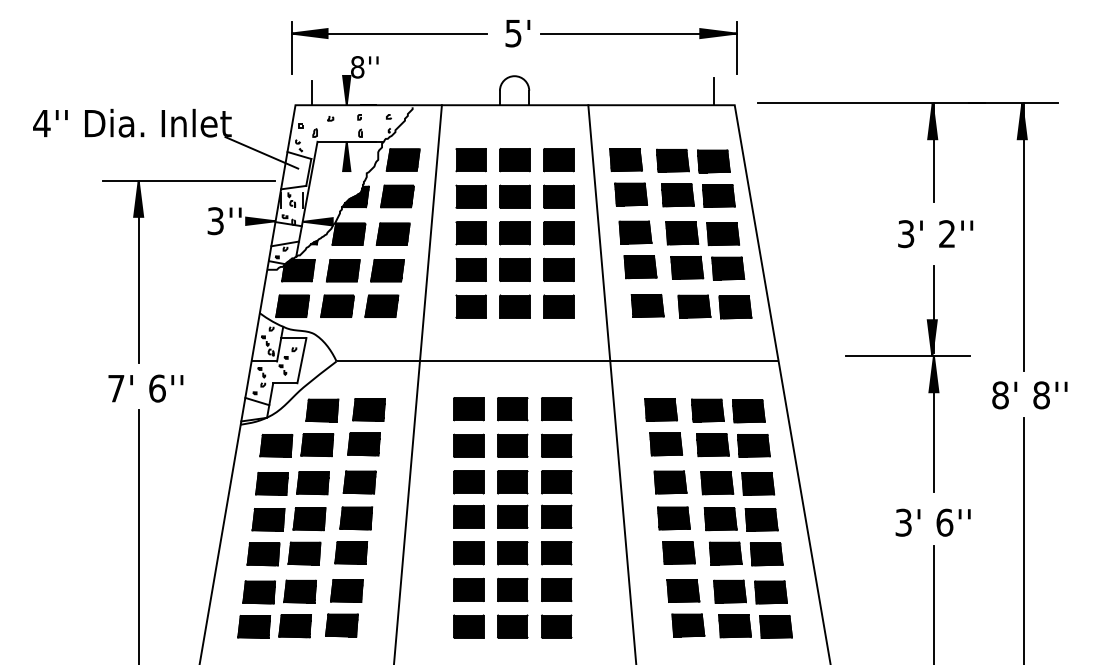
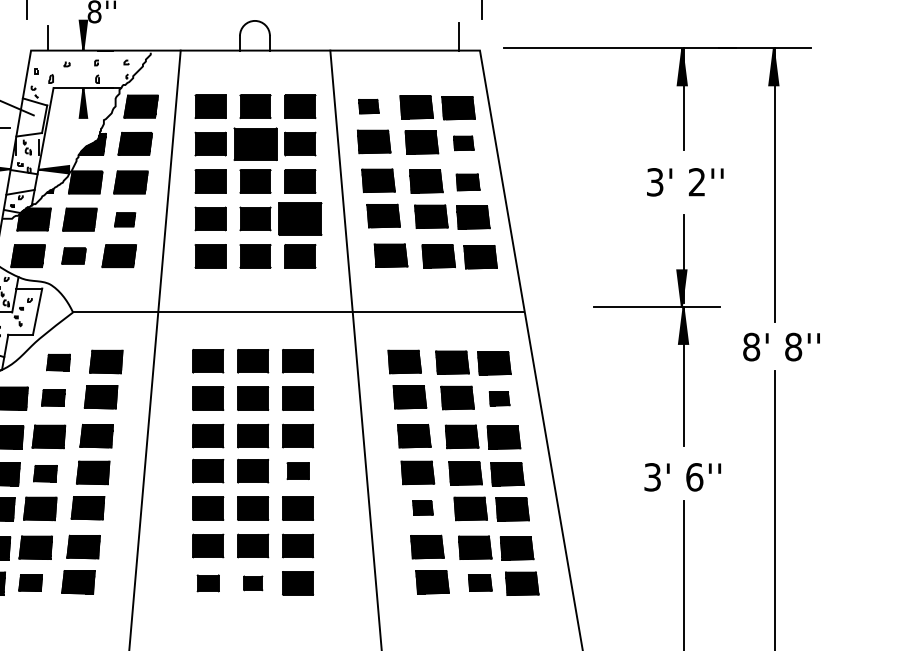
part: (625, 159) -> (368, 106), size x0.6
part: (718, 195) -> (463, 142), size x0.6
part: (514, 196) -> (254, 143), size x1.4
part: (722, 234) -> (467, 182), size x0.7
part: (558, 269) -> (299, 218), size x1.4
part: (387, 270) -> (125, 219), size x0.6
part: (337, 305) -> (73, 255), size x0.7
part: (322, 410) -> (58, 362), size x0.7
part: (317, 445) -> (53, 398), size x0.7
part: (753, 445) -> (499, 398), size x0.6
part: (556, 516) -> (297, 470), size x0.7
part: (309, 519) -> (45, 473), size x0.7
part: (678, 552) -> (422, 507), size x0.6
part: (294, 626) -> (30, 583), size x0.7
part: (468, 626) -> (207, 583), size x0.7
part: (512, 626) -> (252, 583), size x0.6
part: (734, 626) -> (479, 583), size x0.7

